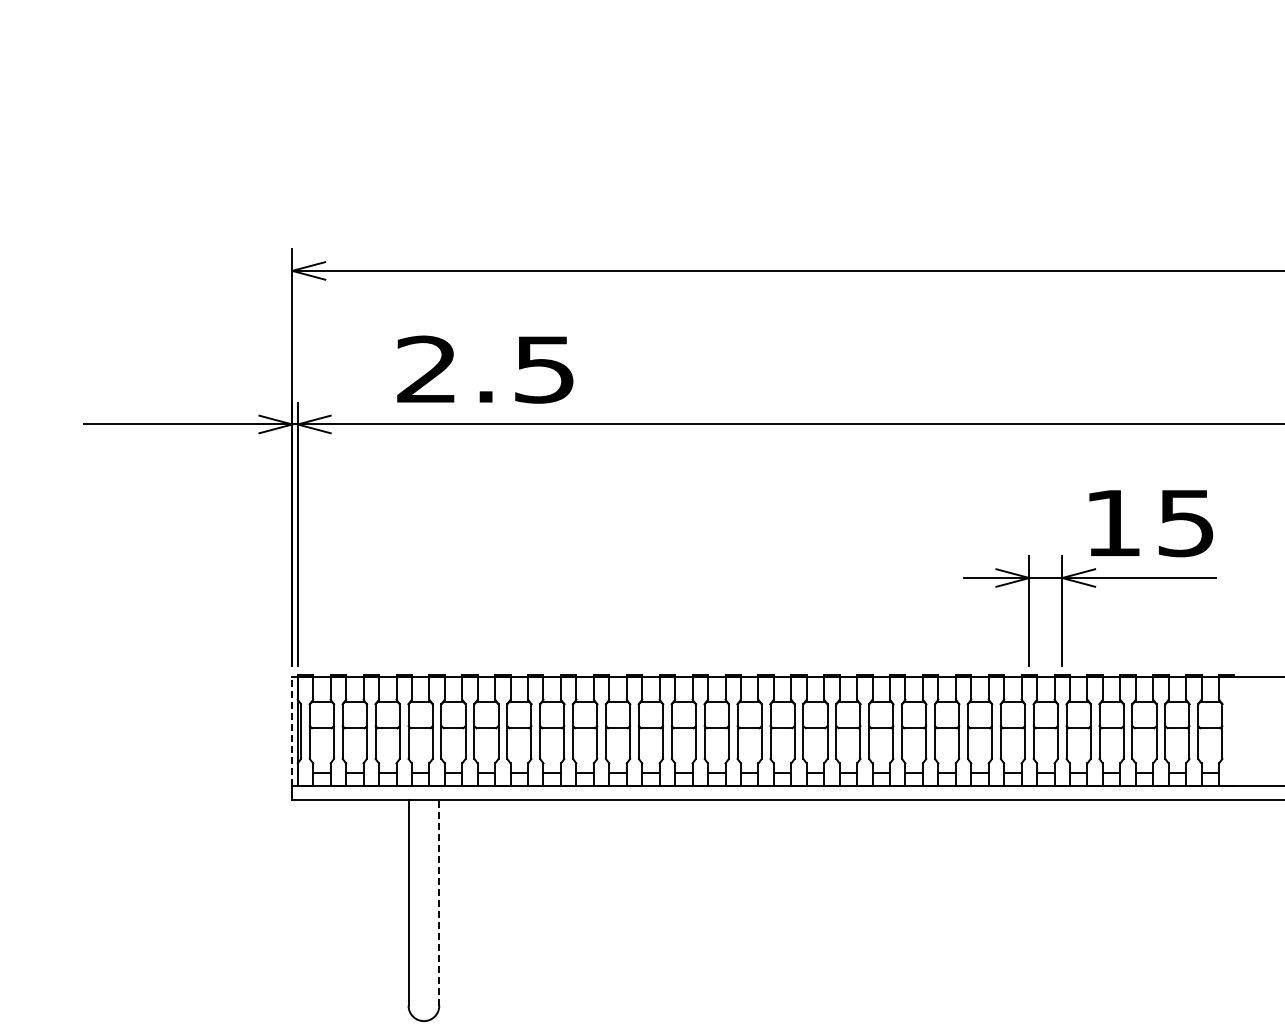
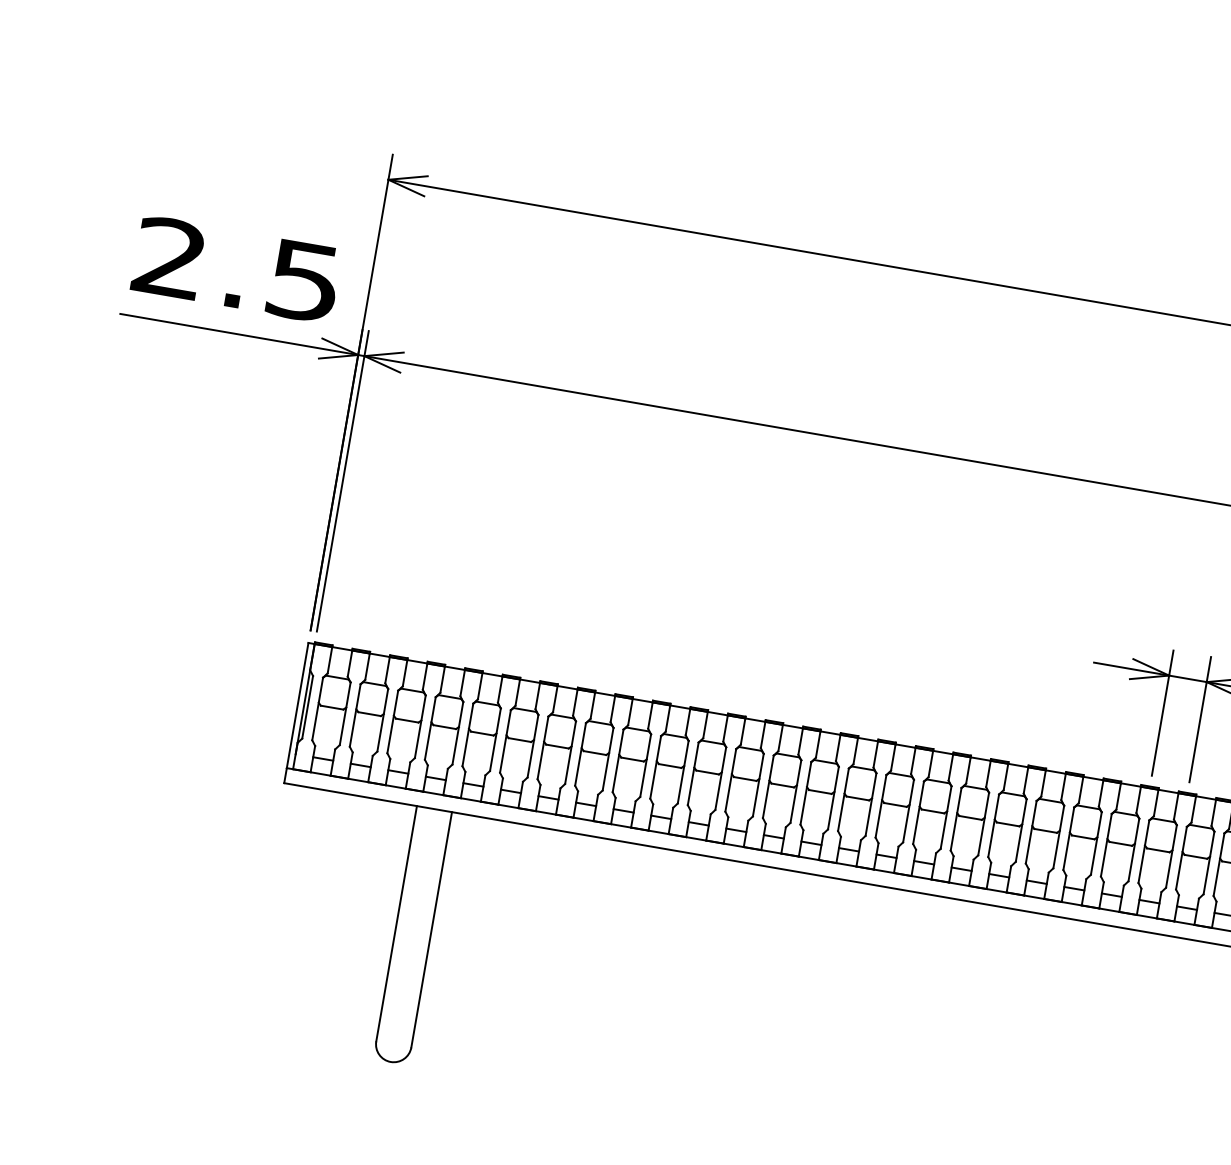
text: (485, 369) -> (236, 269), moved
line: (292, 731) -> (297, 705), dashed -> solid
line: (439, 902) -> (431, 929), dashed -> solid

